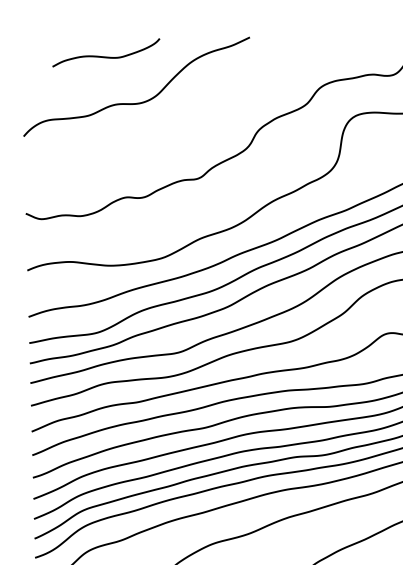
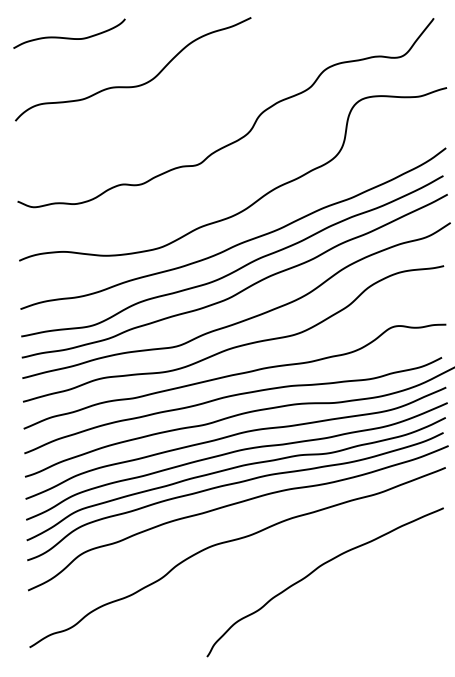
curve: (106, 56) -> (69, 37), moved

